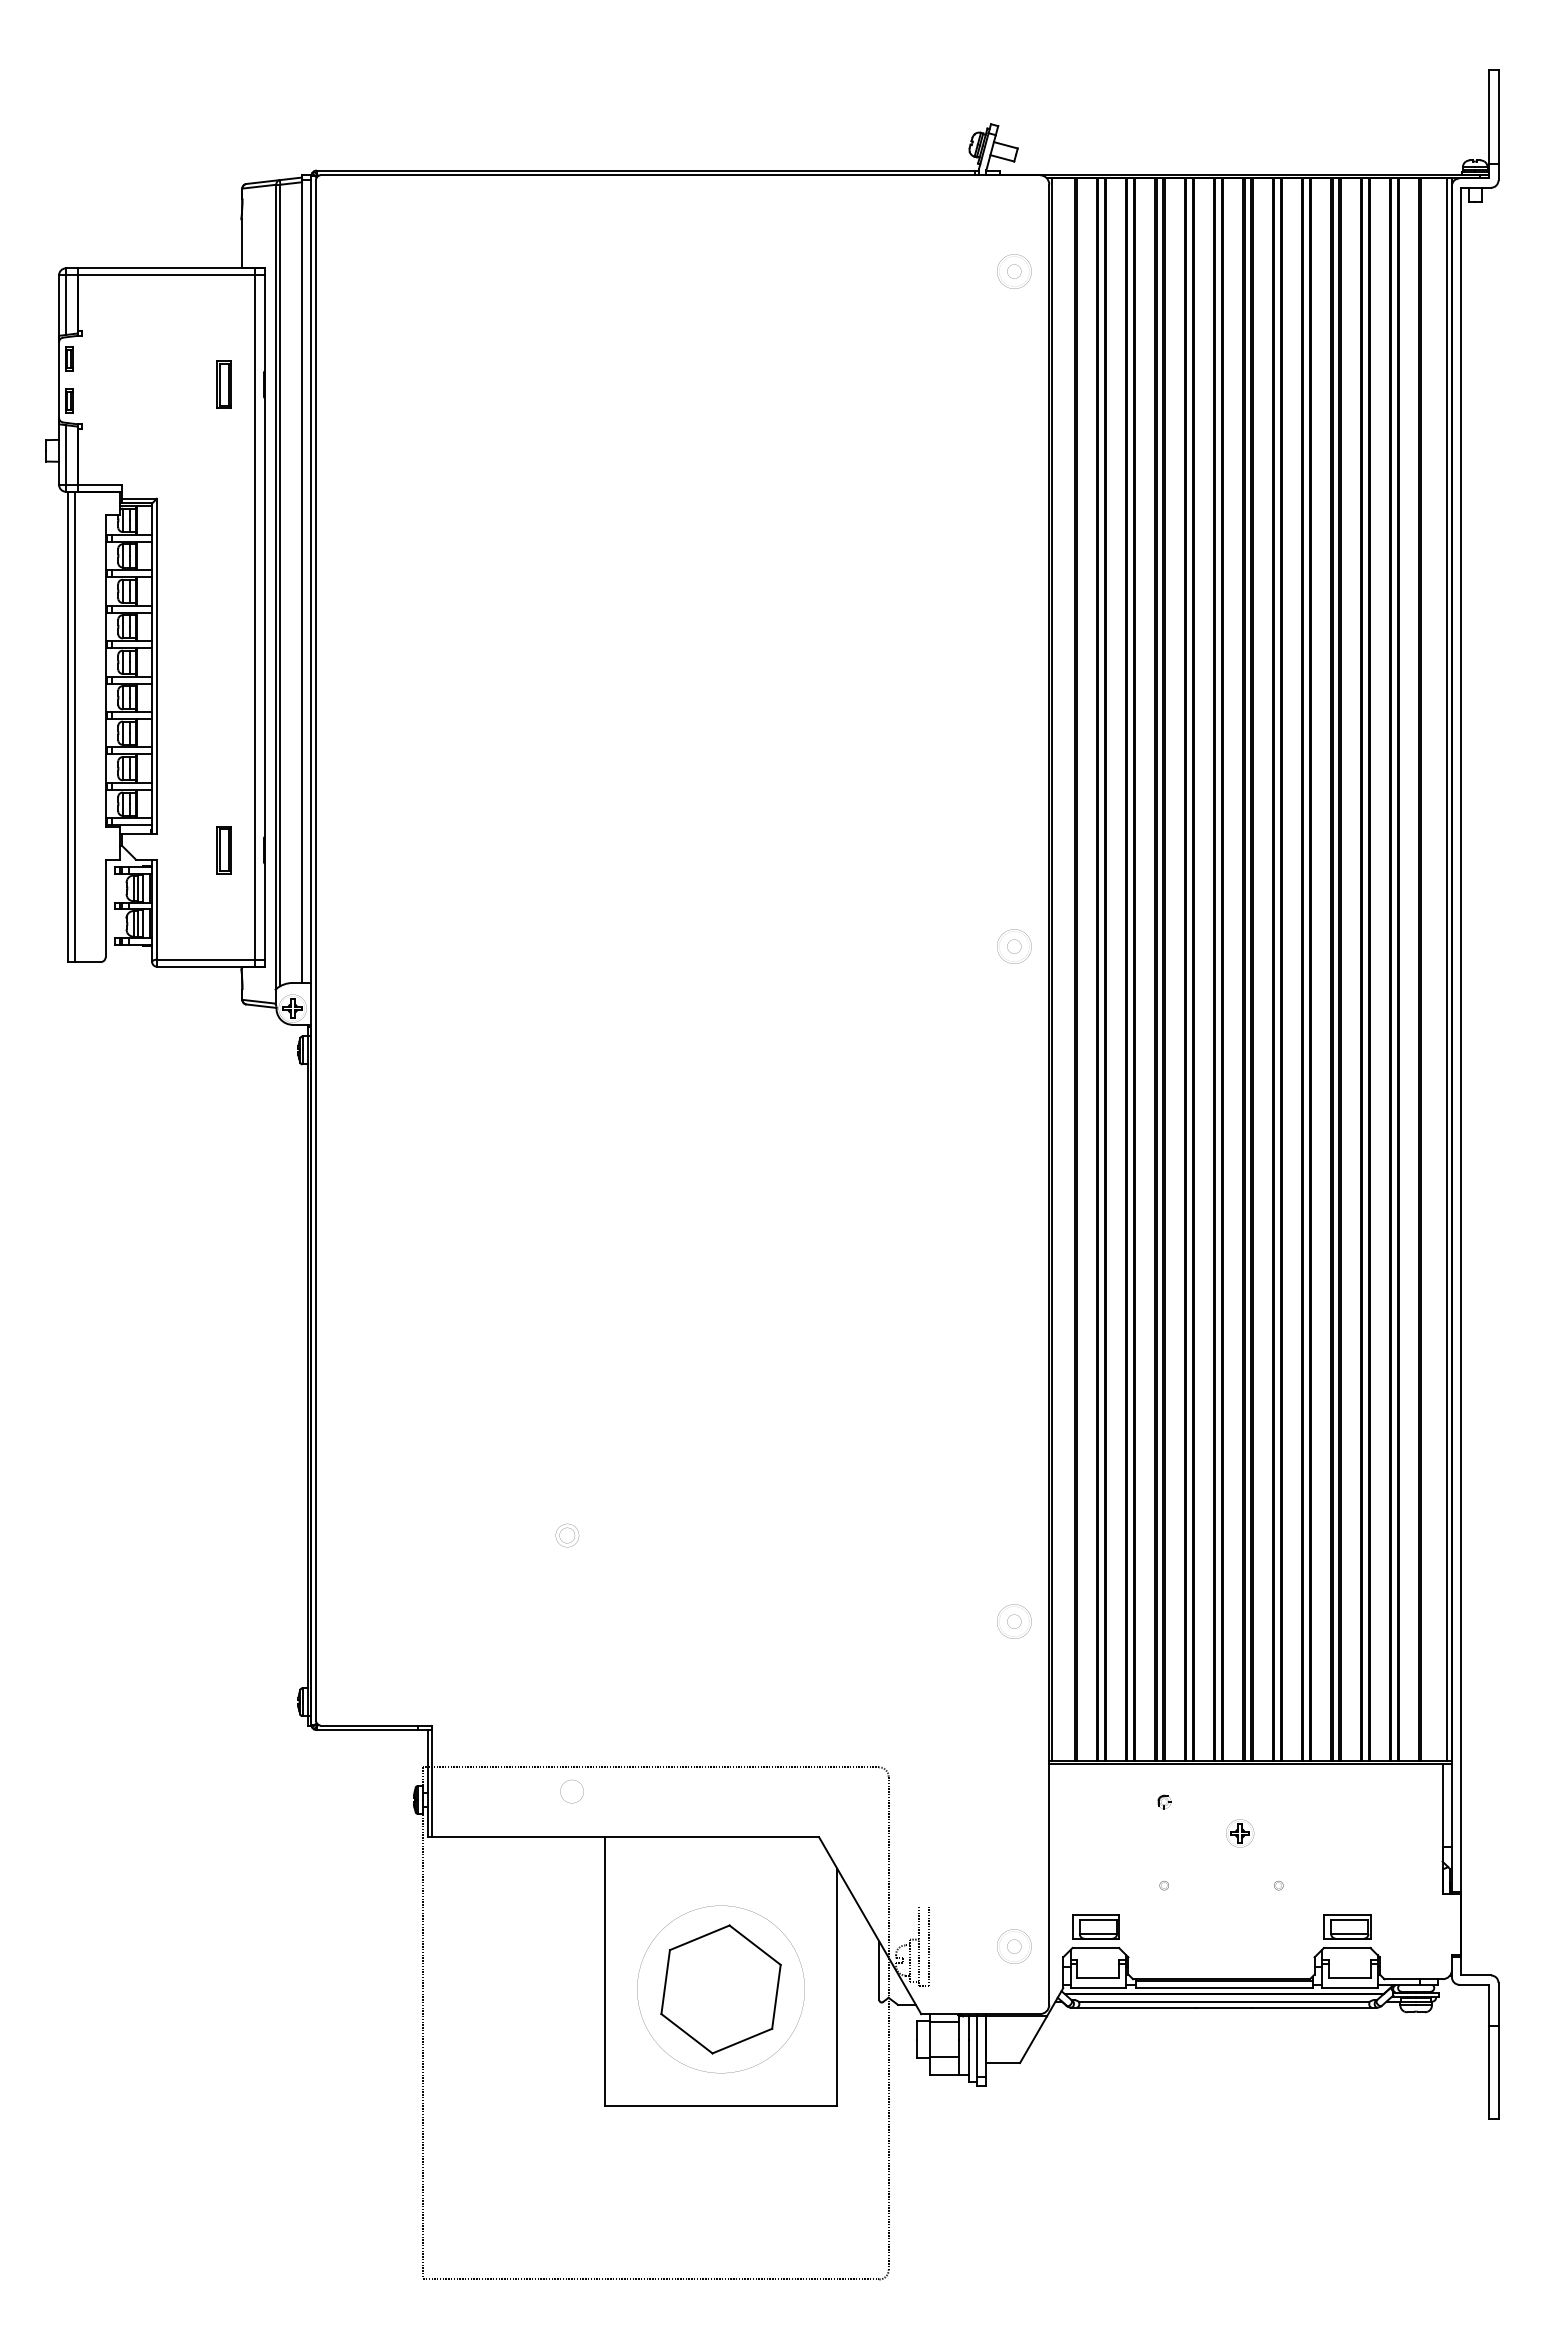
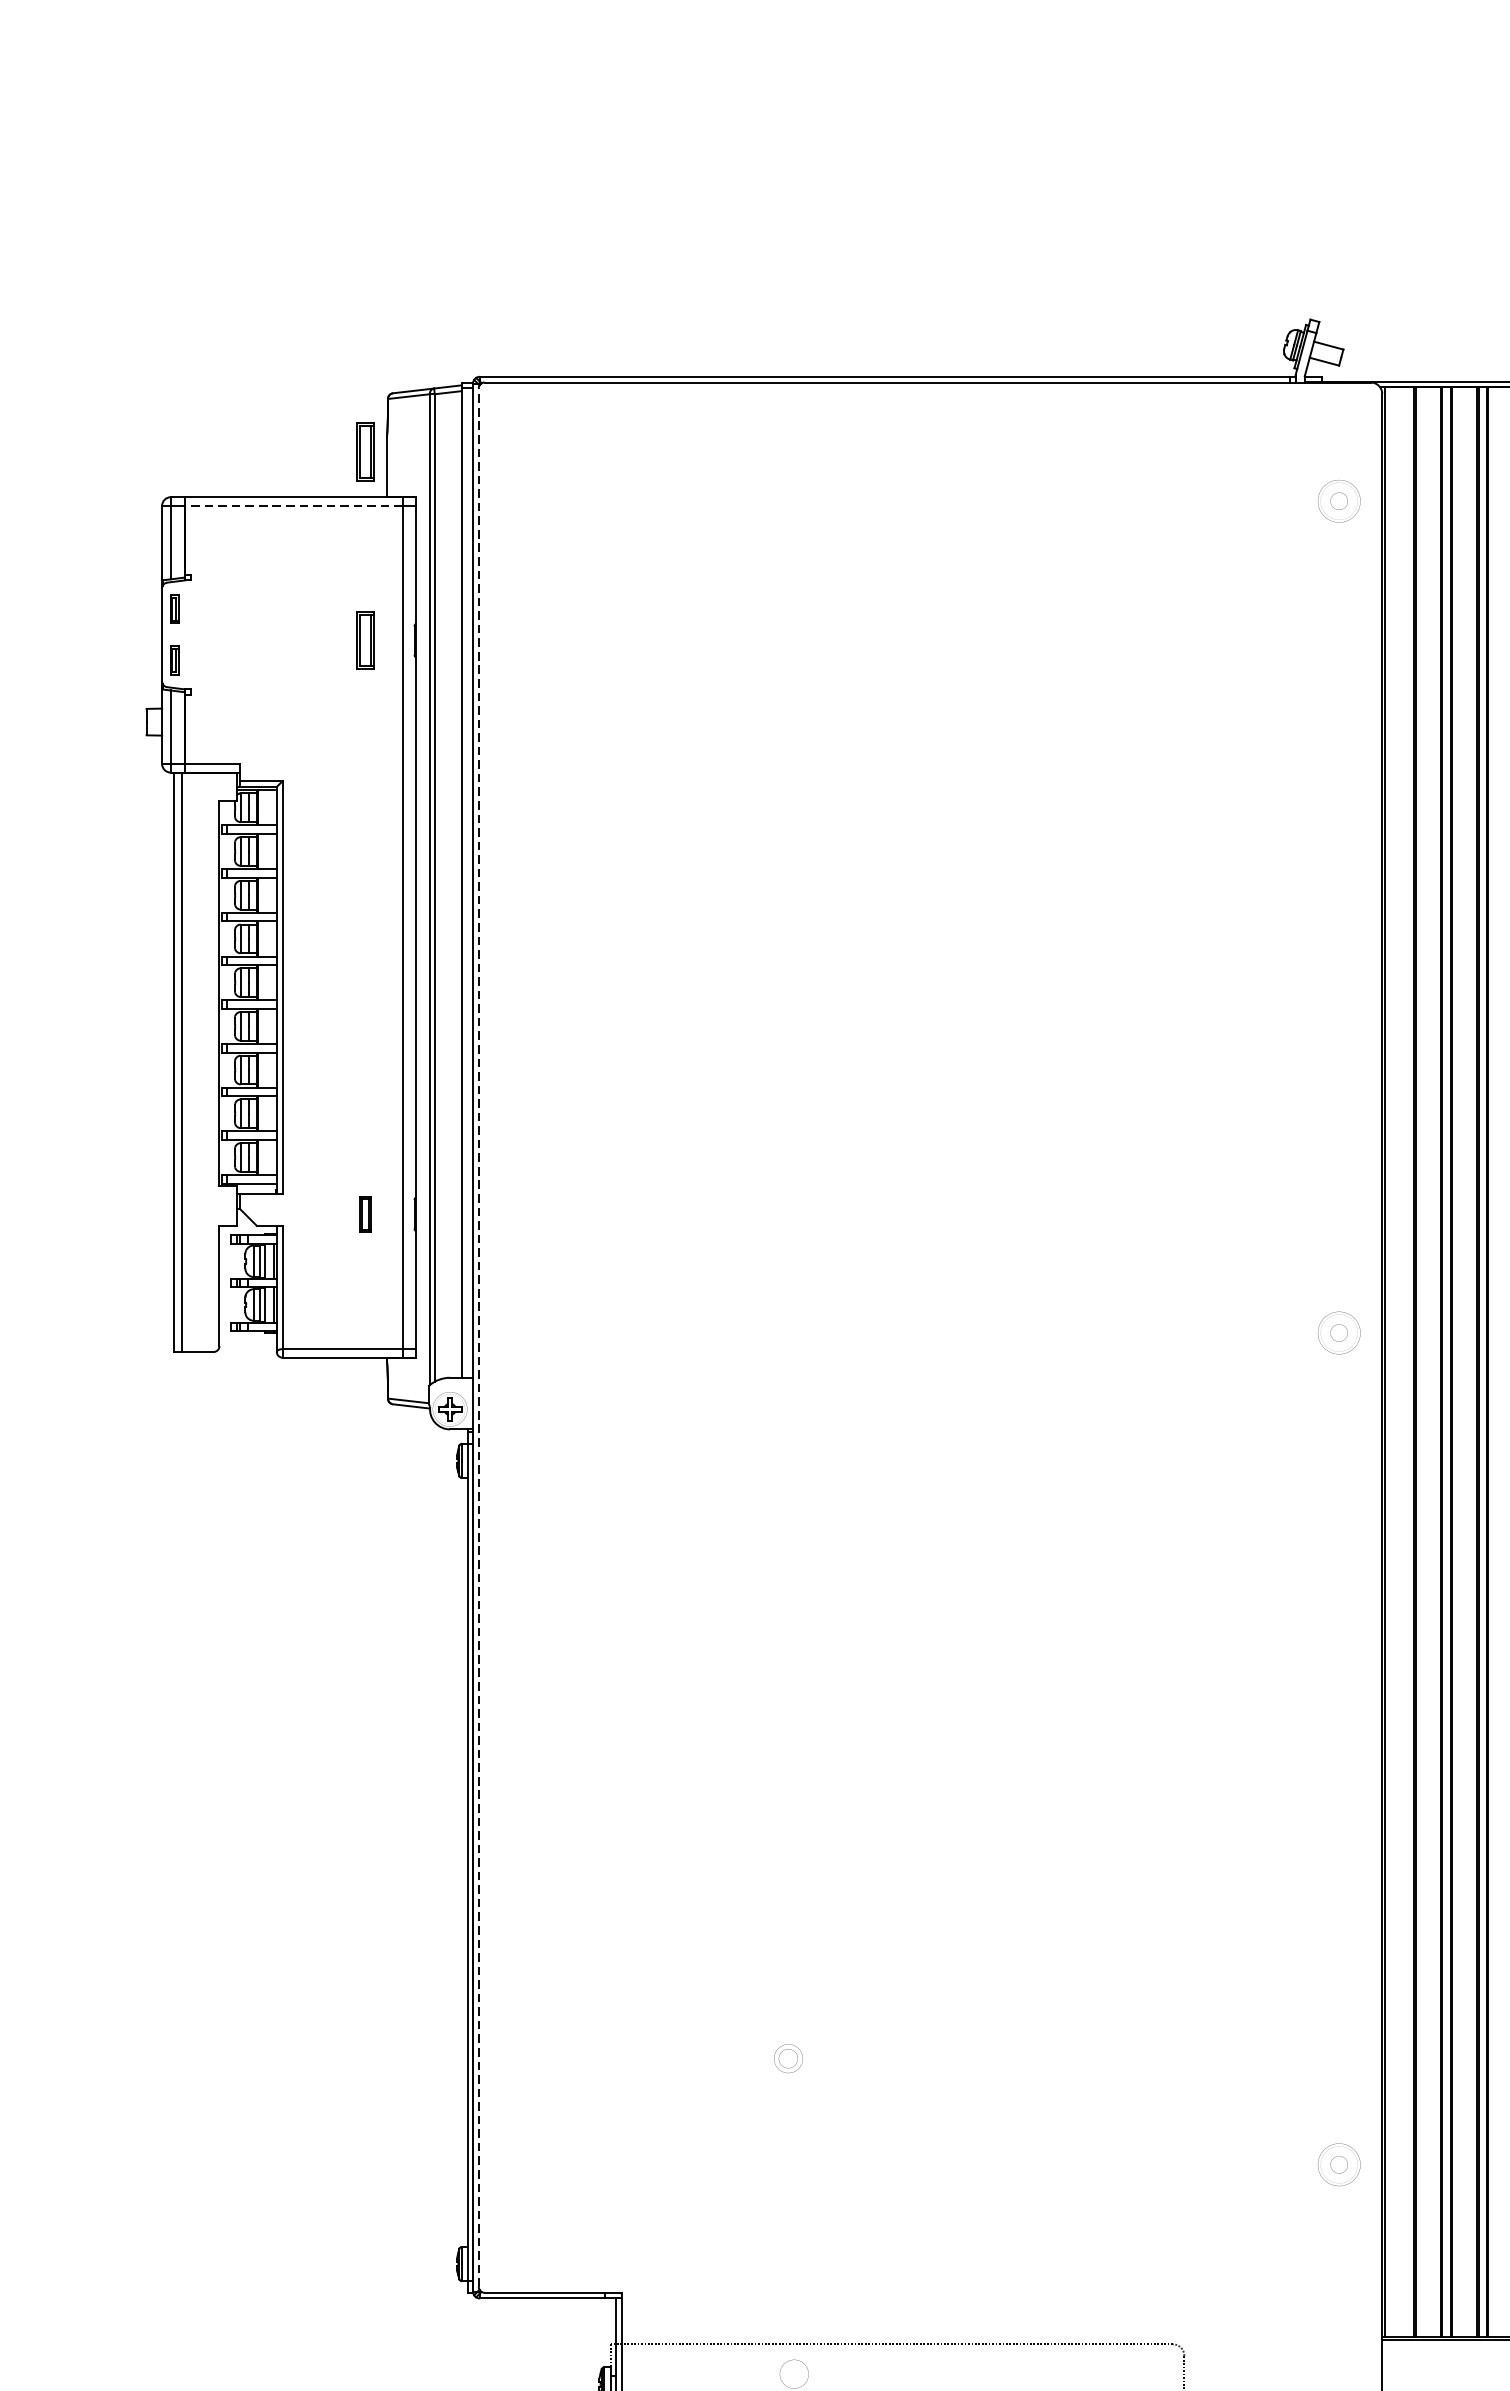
part: (223, 231) -> (364, 451), added
line: (165, 275) -> (293, 506), solid -> dashed
part: (223, 850) -> (364, 1214), size x0.6
line: (316, 949) -> (479, 1336), solid -> dashed

